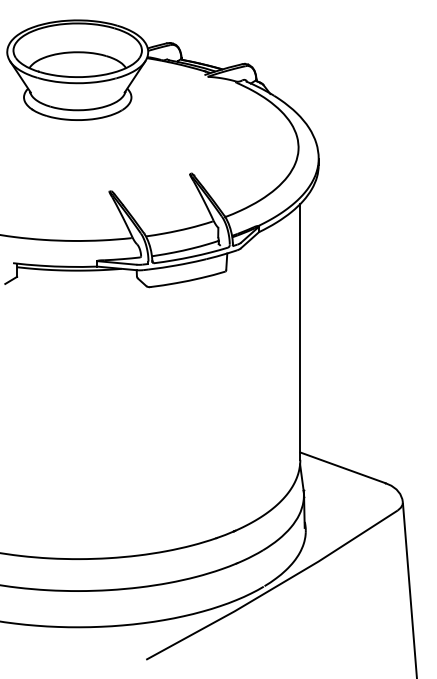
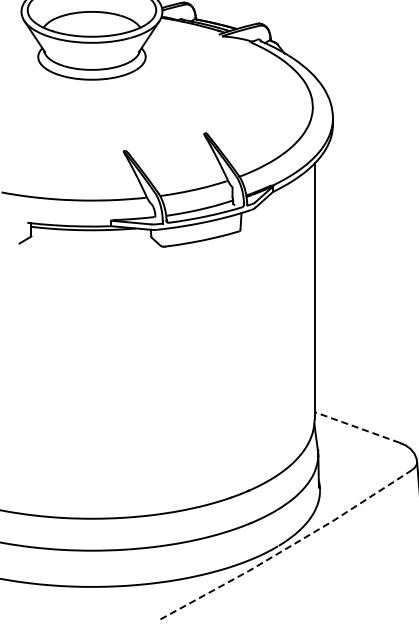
line: (342, 467) -> (356, 427), solid -> dashed
line: (273, 588) -> (287, 548), solid -> dashed

